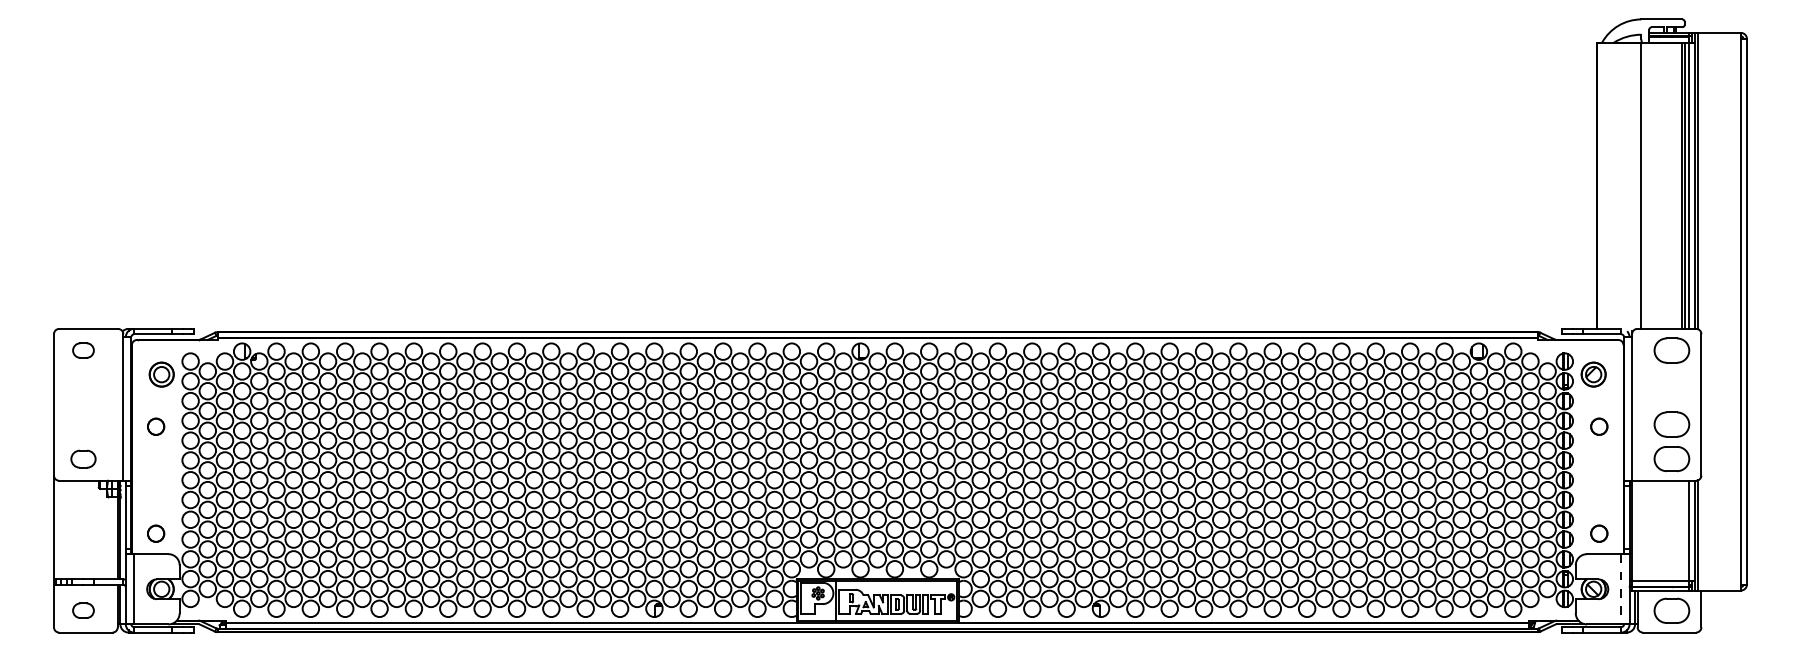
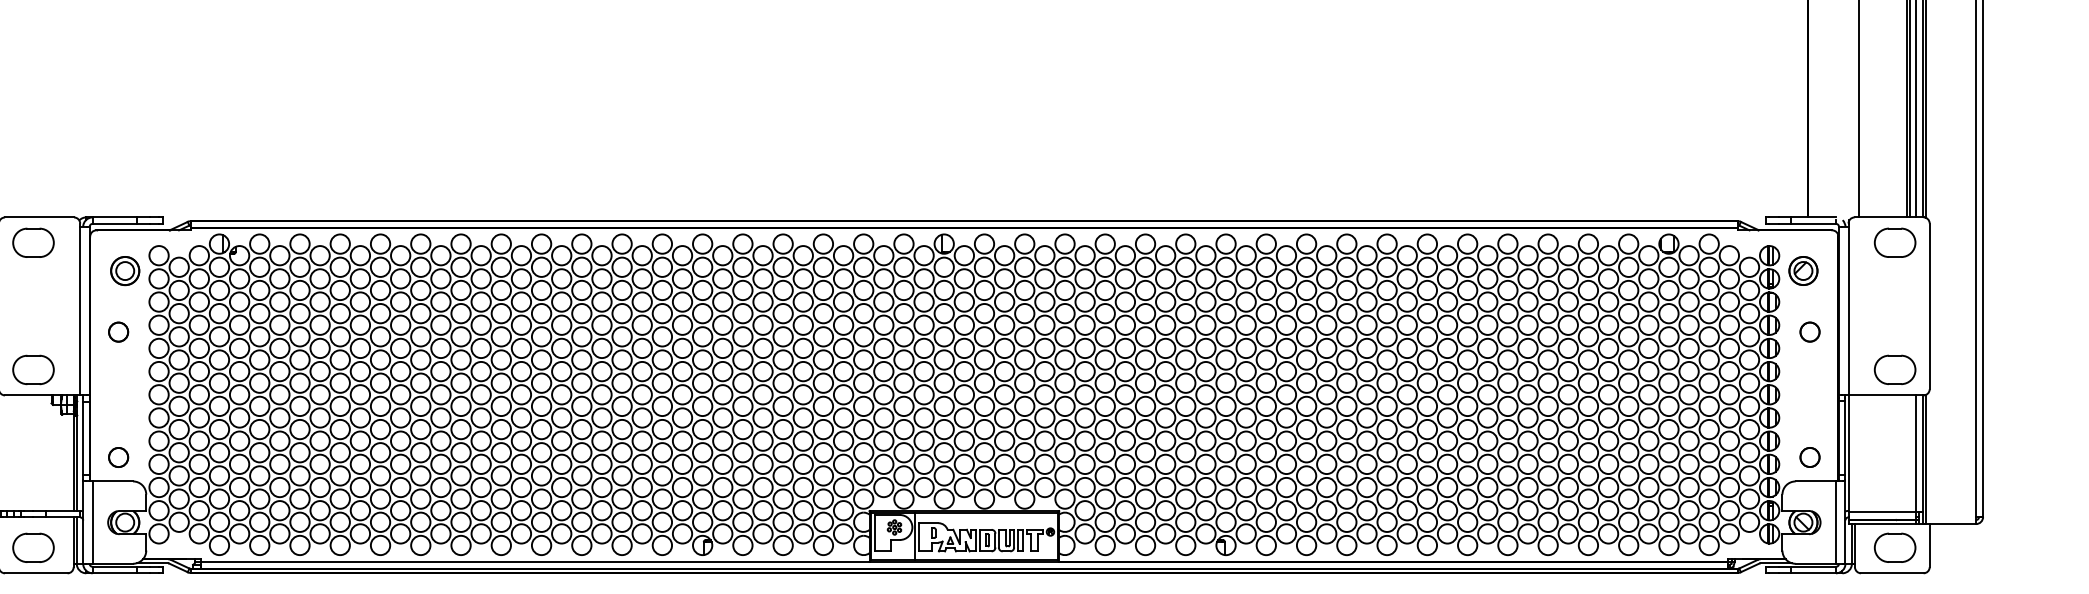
part: (83, 350) -> (33, 242), size x1.67
part: (1671, 424) -> (1894, 329), removed
part: (83, 459) -> (33, 370), size x1.43
line: (1621, 589) -> (1836, 522), dashed -> solid
part: (83, 610) -> (33, 547), size x1.67

